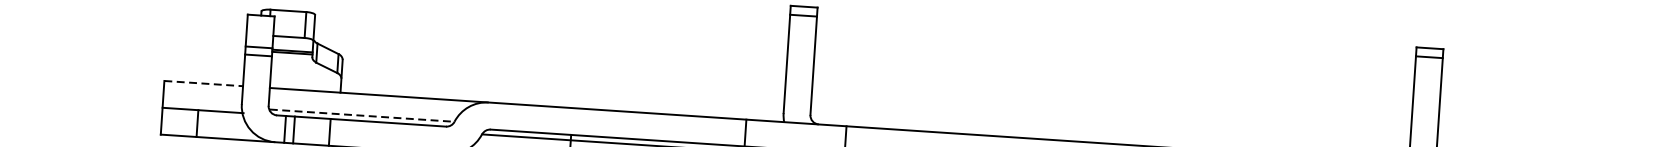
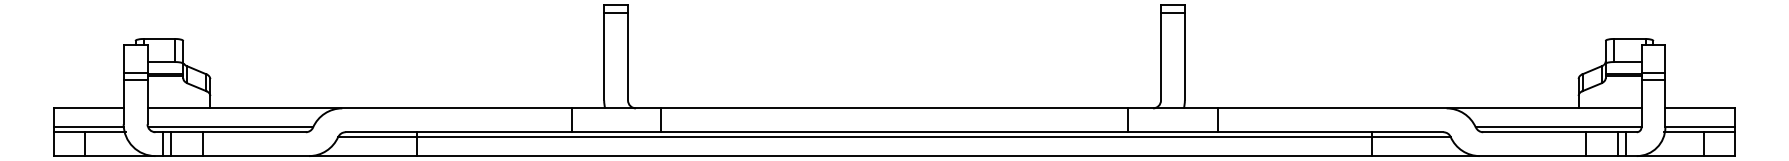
line: (204, 83) -> (89, 108), dashed -> solid
line: (202, 105) -> (88, 127), added
line: (362, 115) -> (231, 127), dashed -> solid

